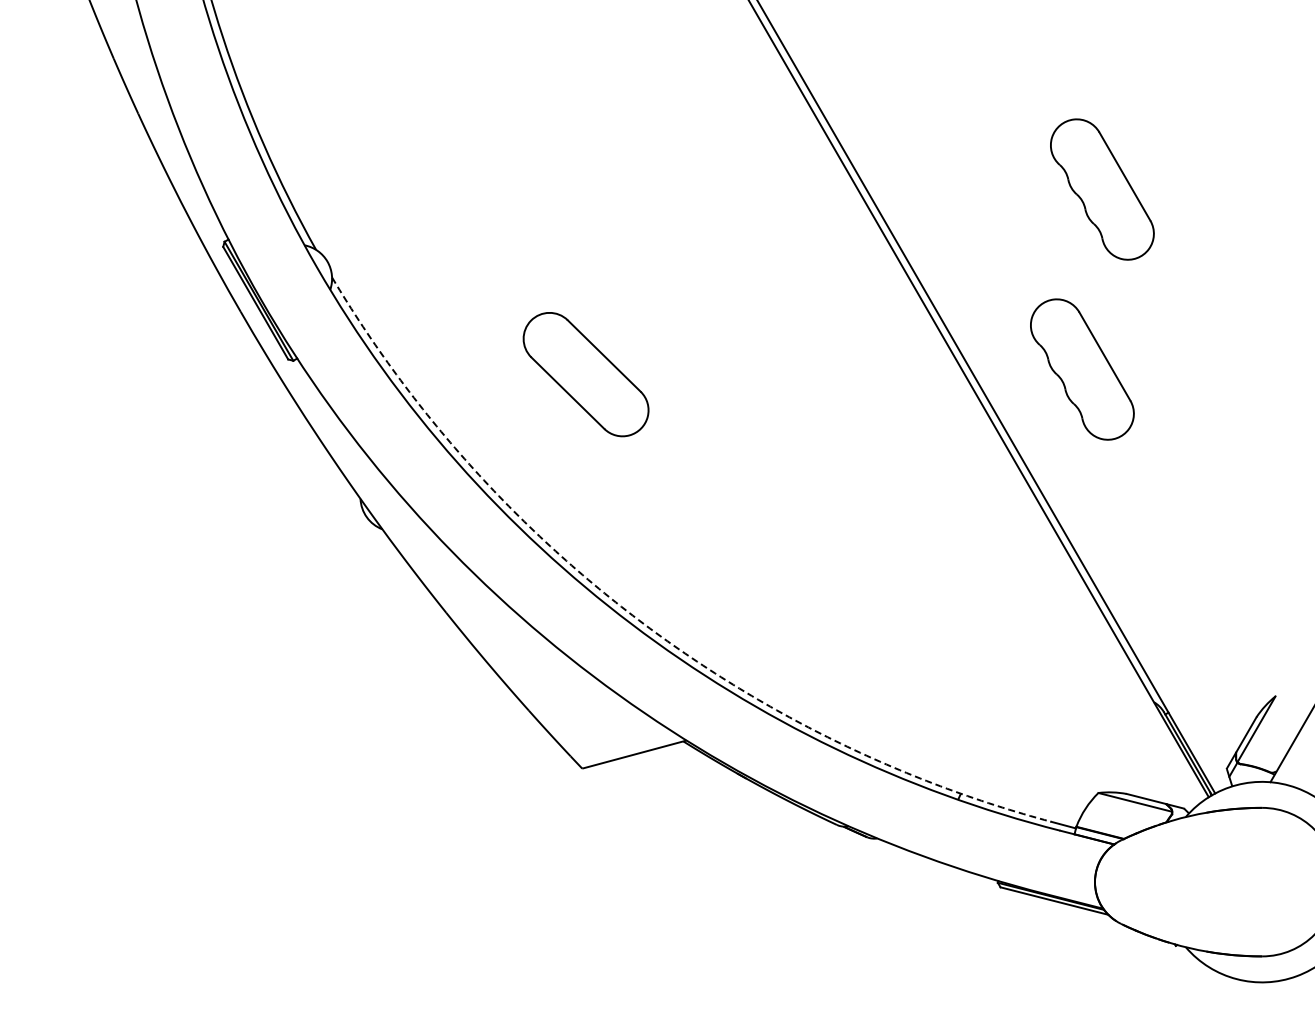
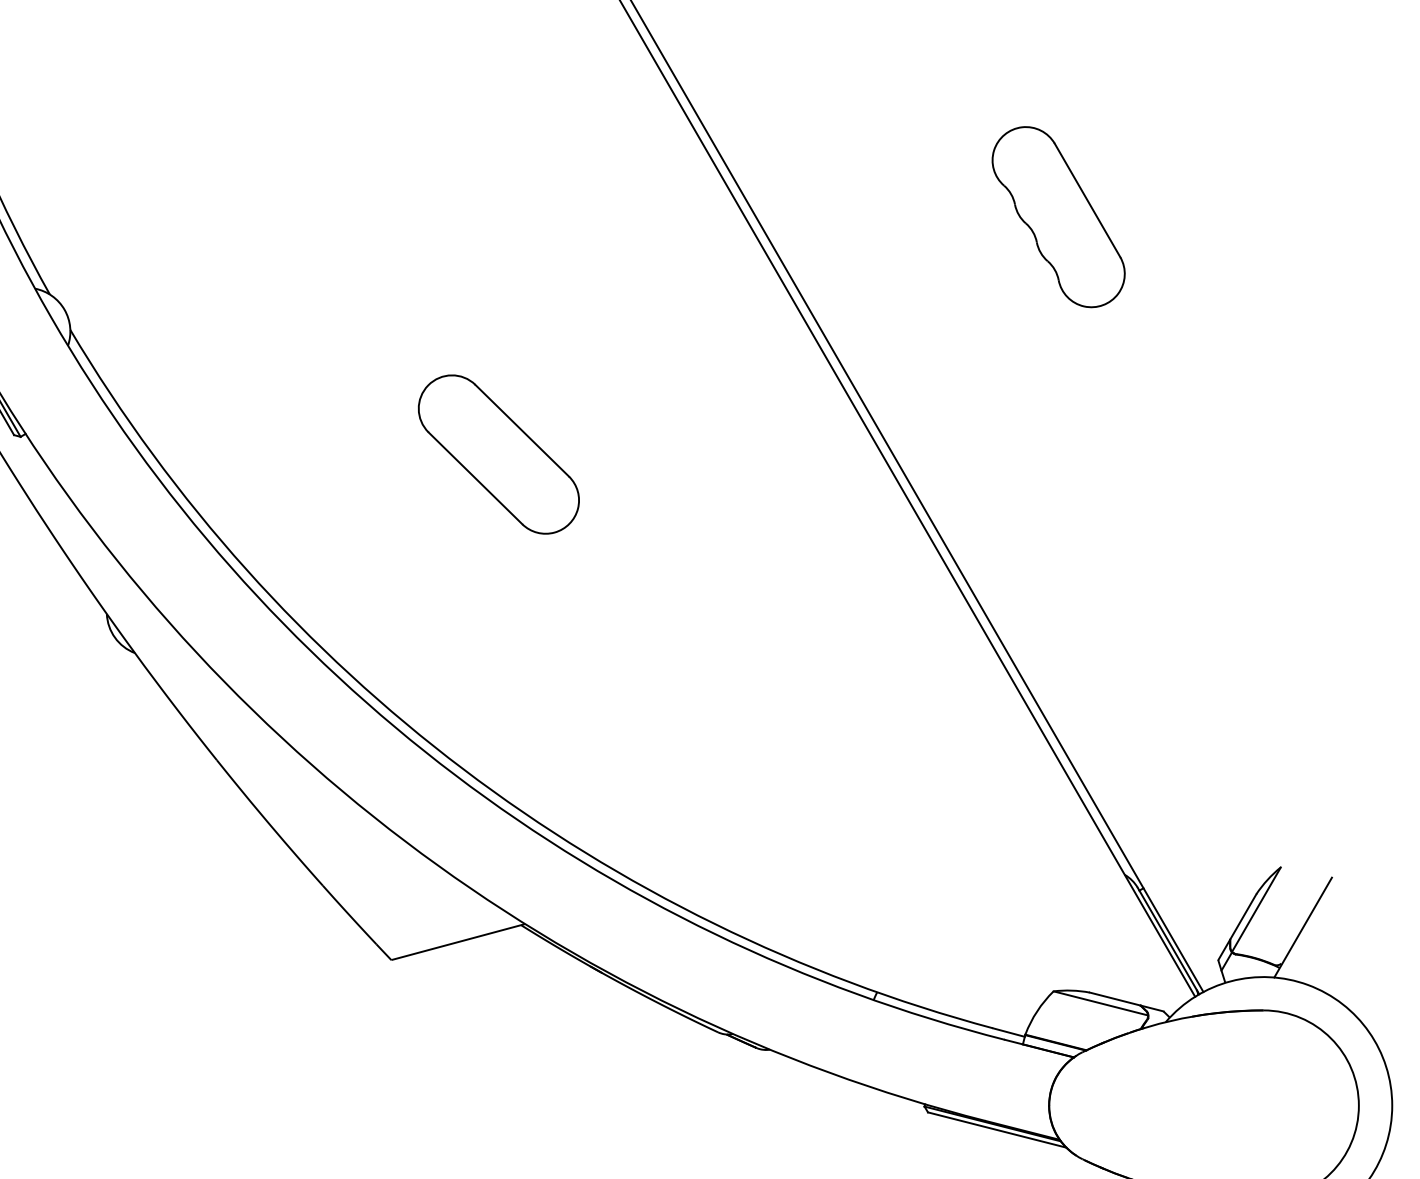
part: (1082, 369) -> (1033, 448), removed
part: (585, 374) -> (498, 454), moved
arc: (638, 619) -> (463, 768), dashed -> solid

